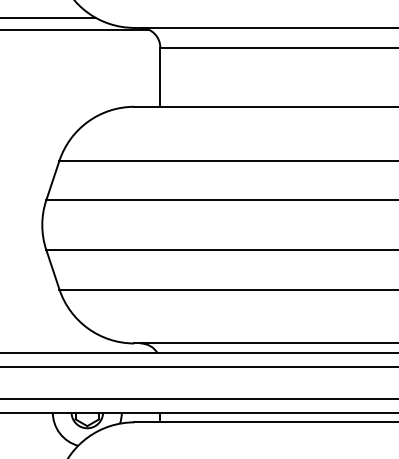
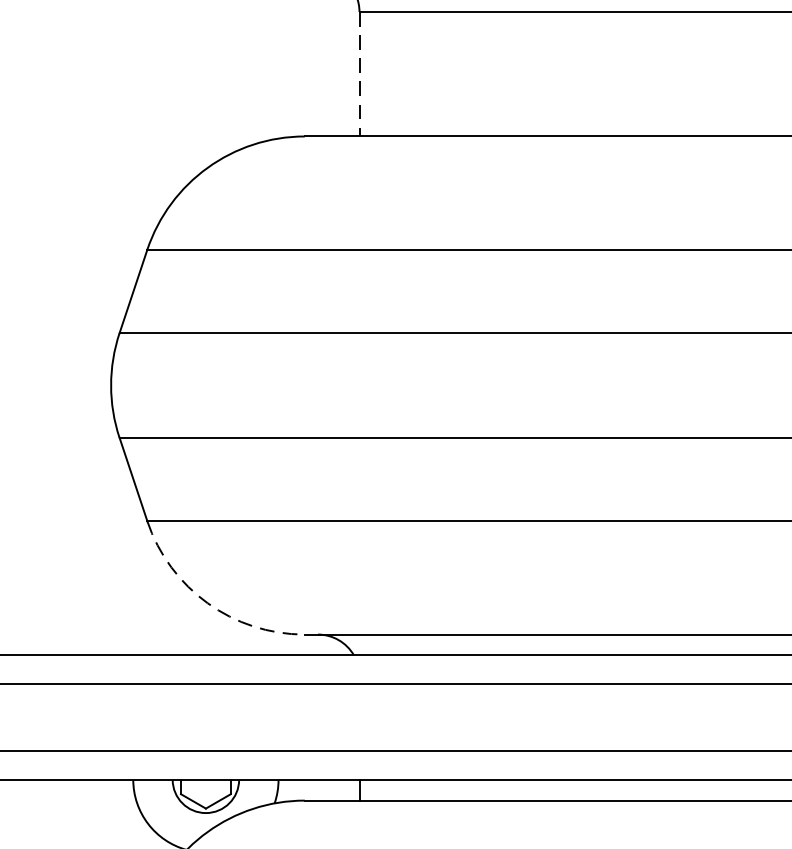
line: (160, 77) -> (359, 74), solid -> dashed
arc: (88, 328) -> (208, 603), solid -> dashed

